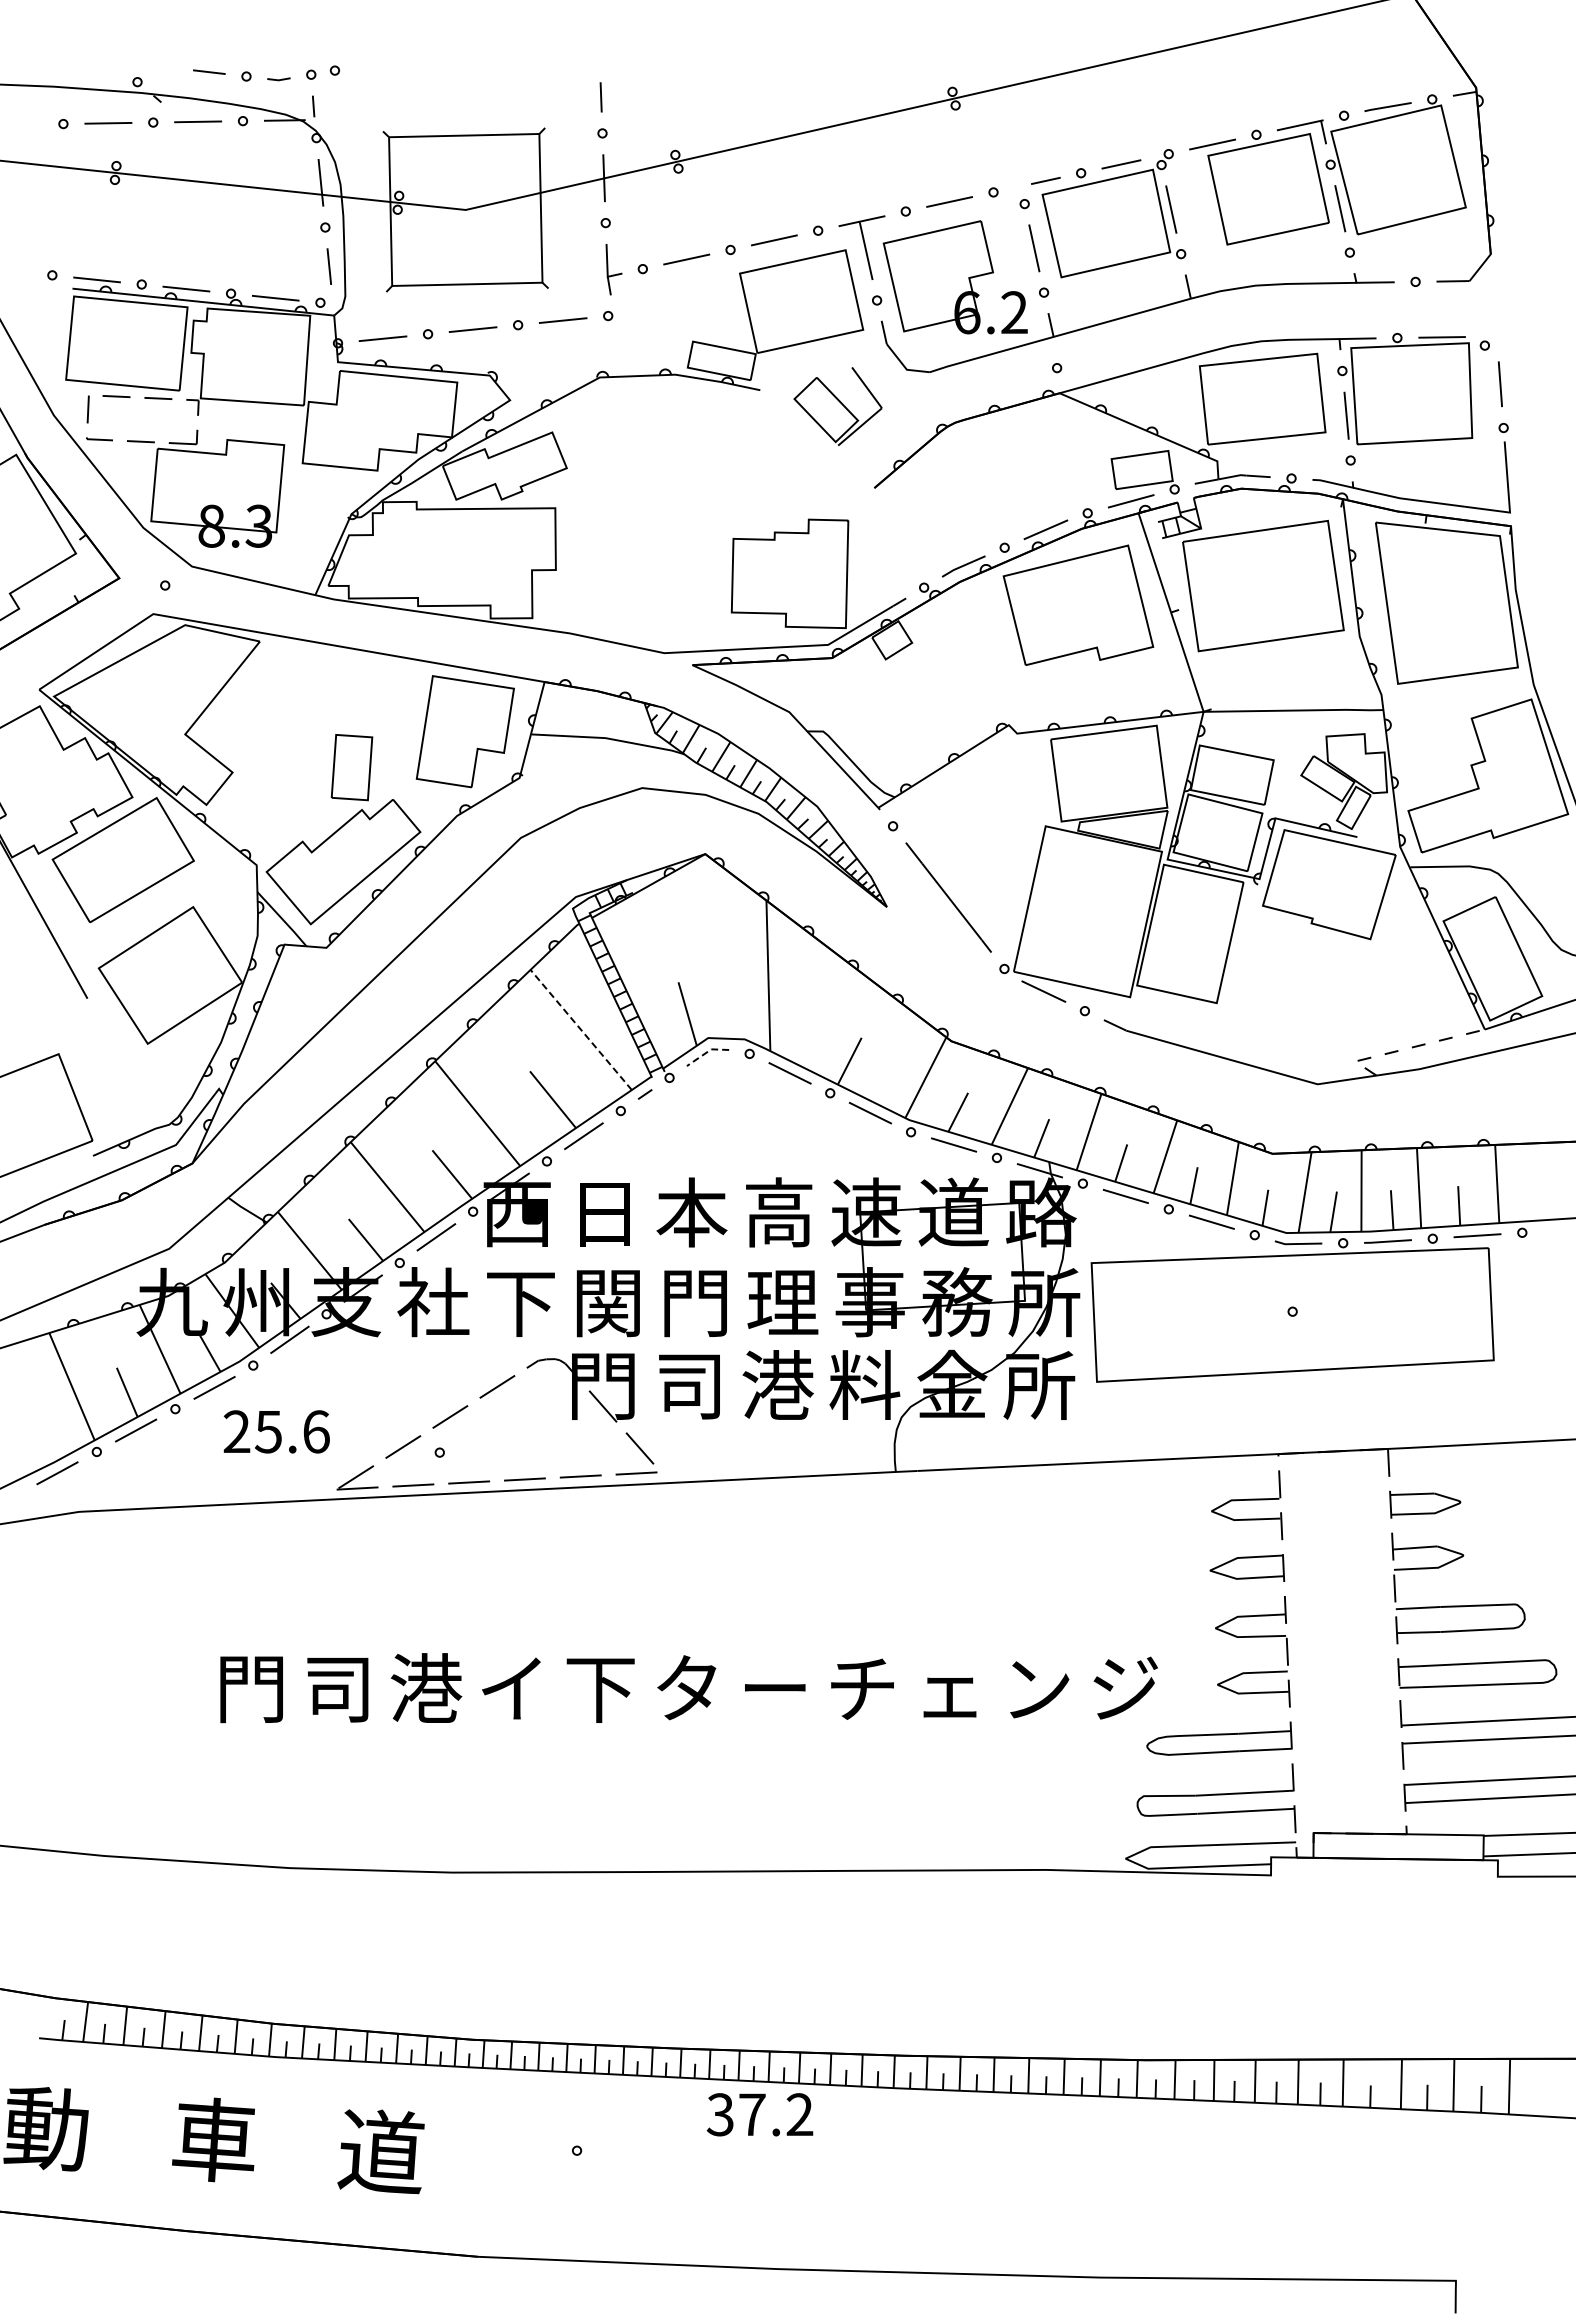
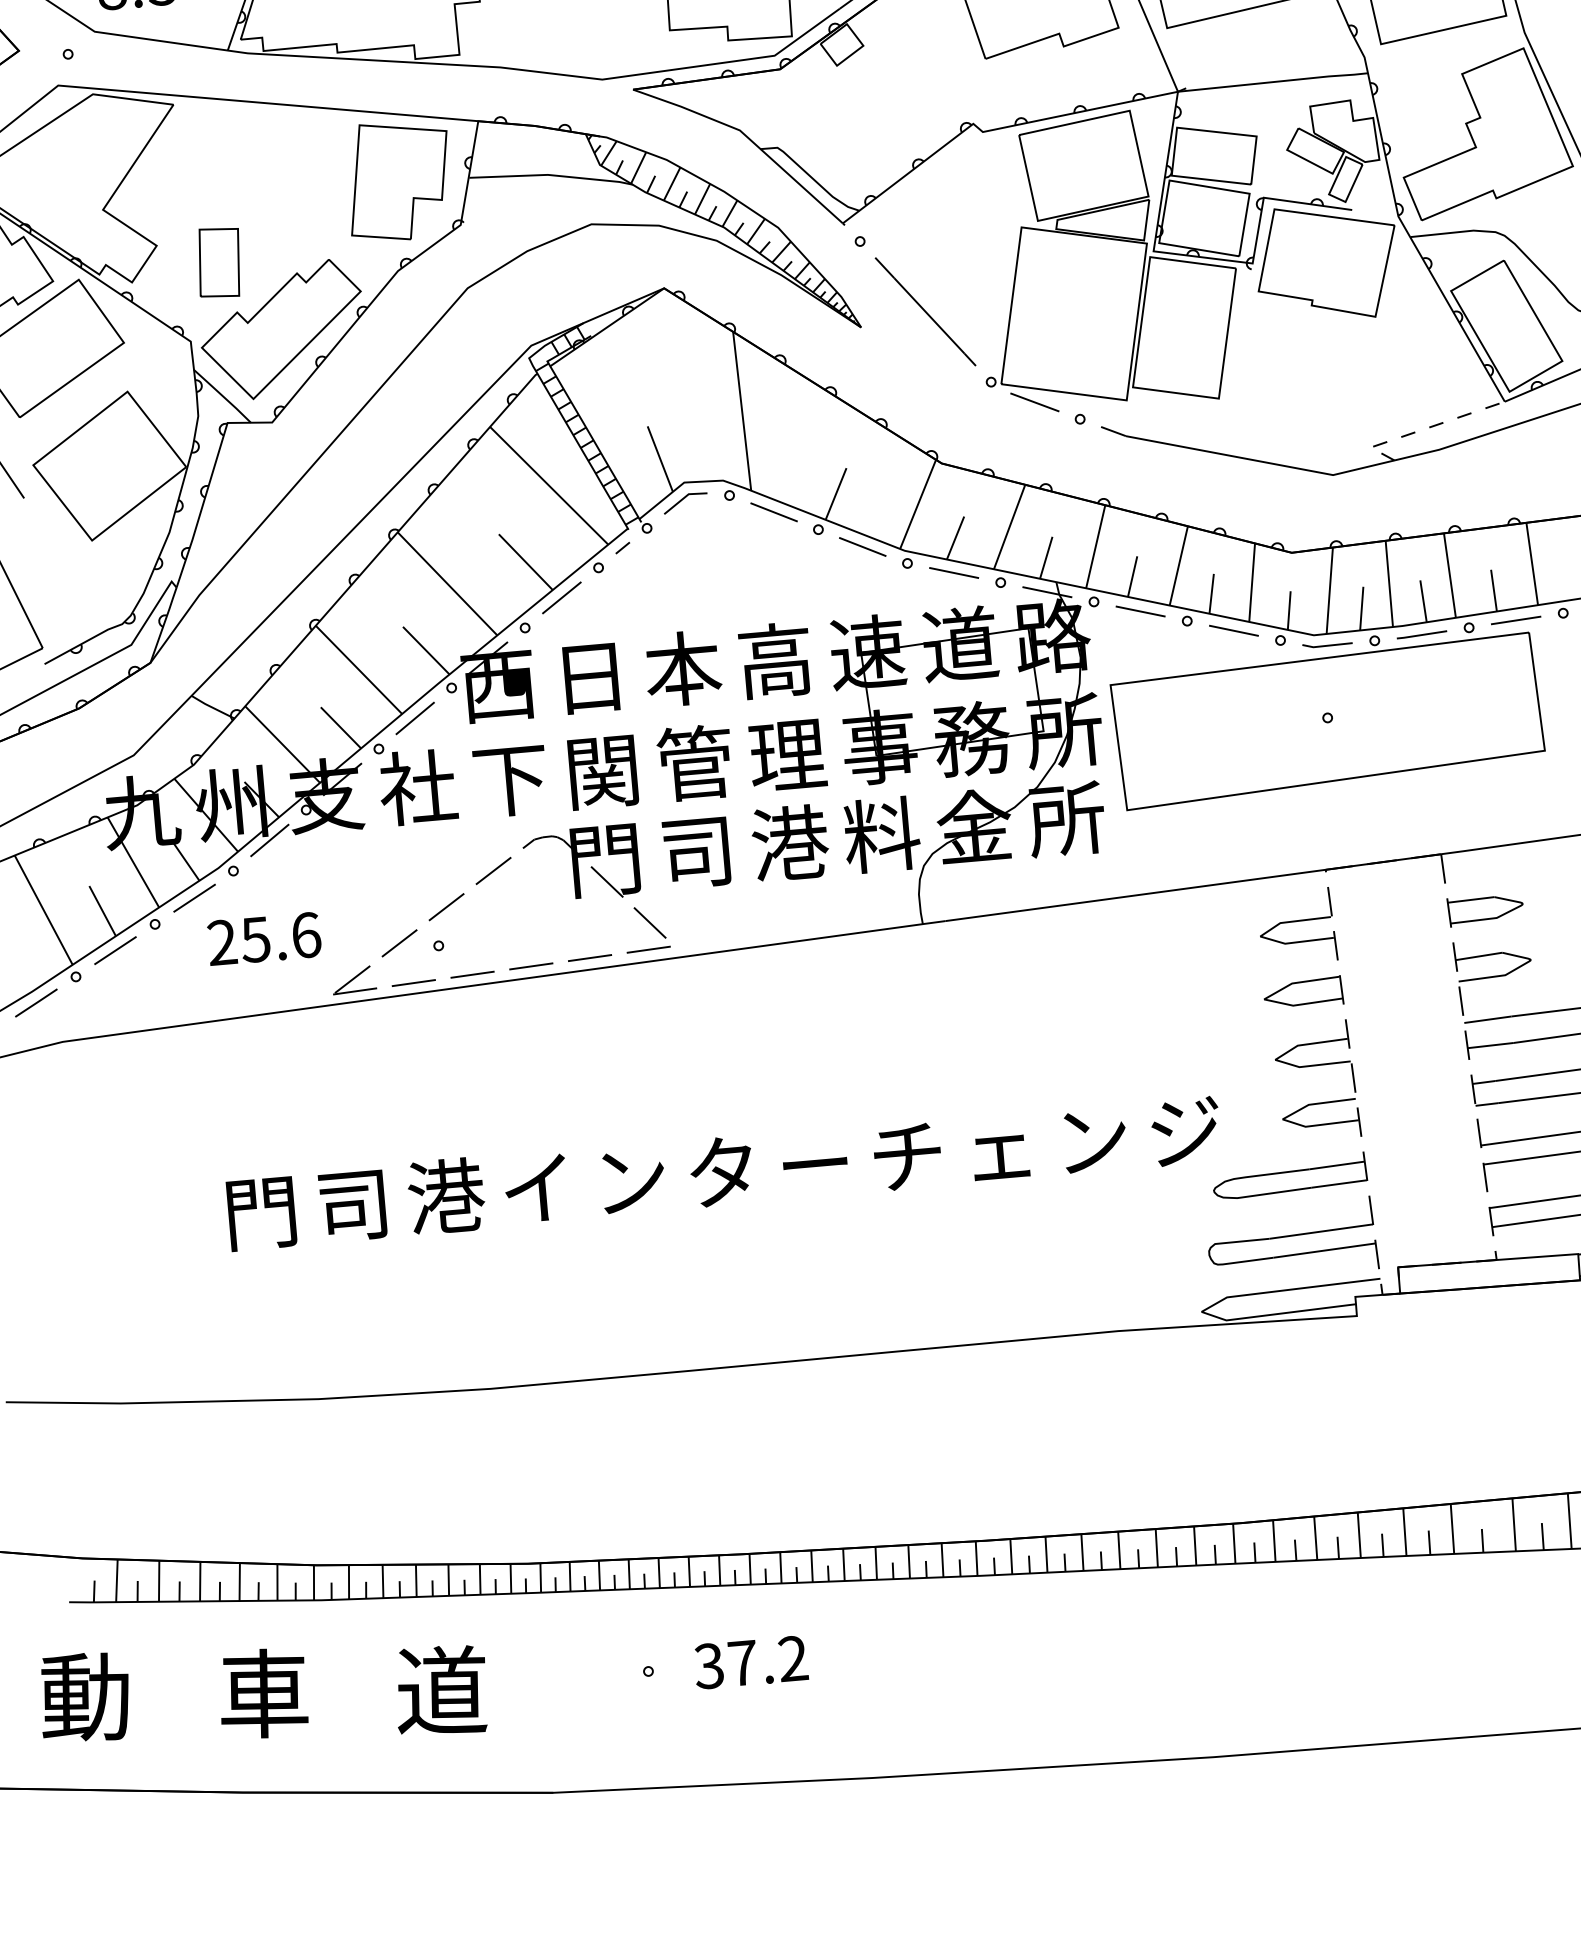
part: (351, 767) -> (218, 262), moved
line: (581, 1030) -> (549, 486), dashed -> solid
line: (706, 1052) -> (683, 498), dashed -> solid
text: (695, 1301) -> (695, 762), 門 -> 管
text: (600, 1690) -> (630, 1182), 下 -> ン
text: (759, 2114) -> (750, 1662), moved

